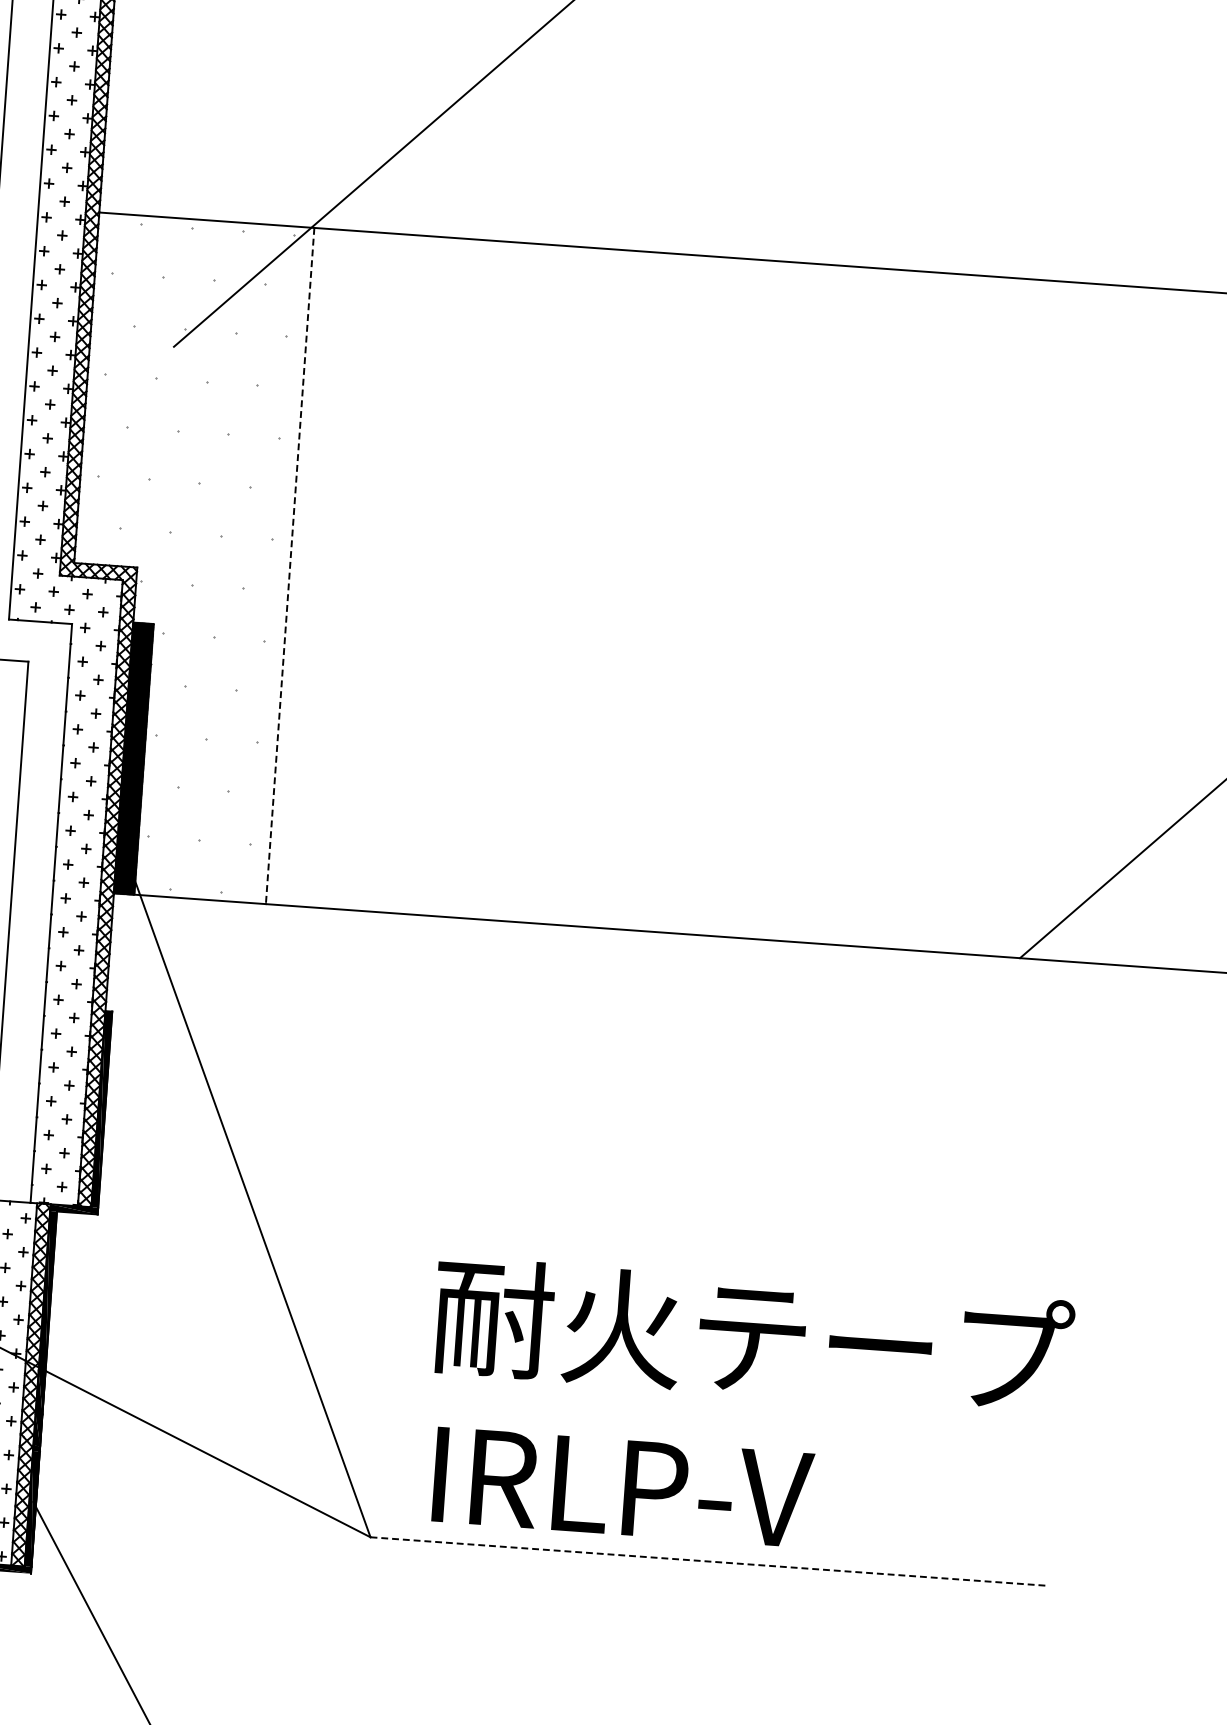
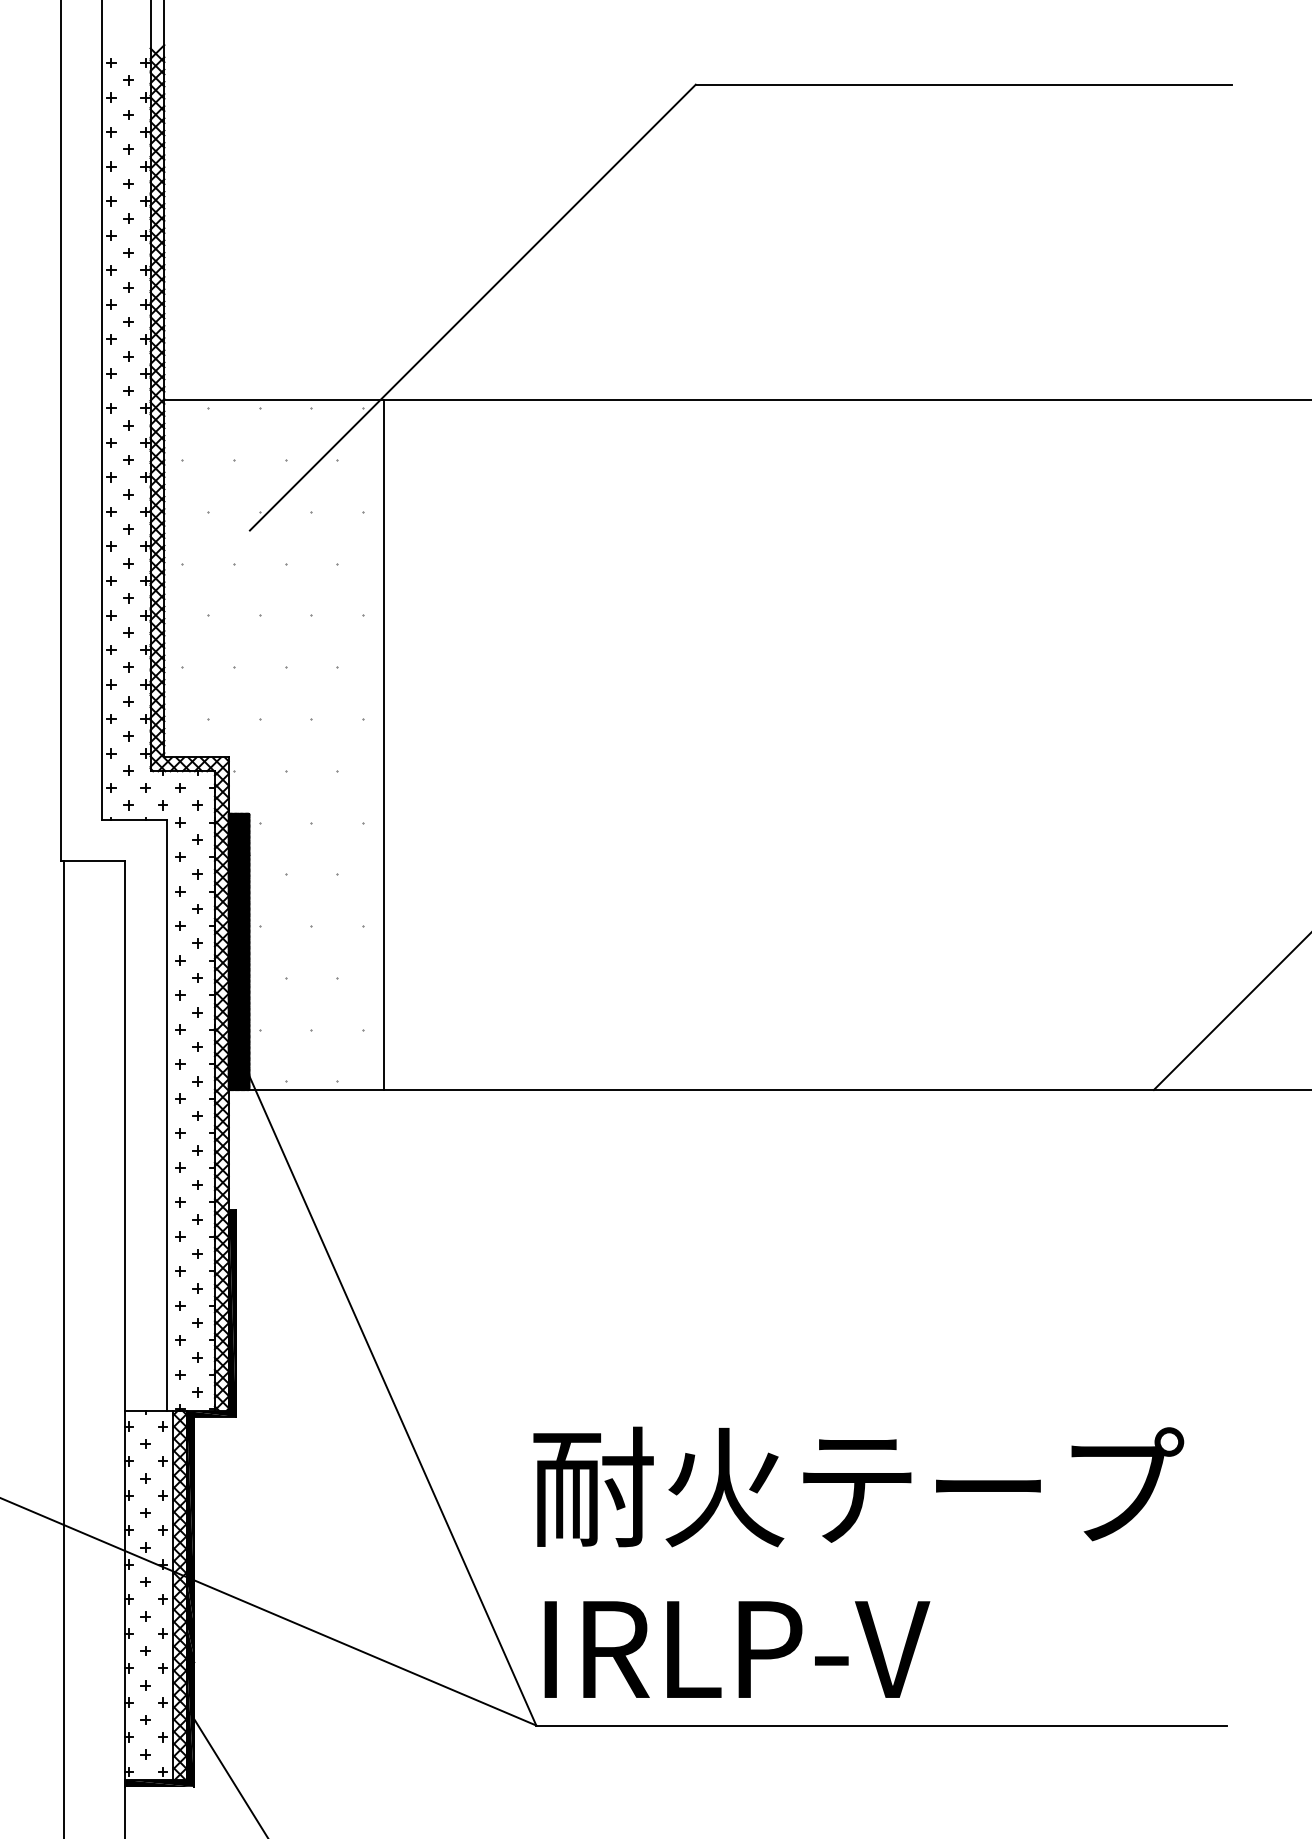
line: (289, 566) -> (383, 745), dashed -> solid
text: (748, 1409) -> (858, 1561), moved
line: (709, 1561) -> (882, 1725), dashed -> solid

